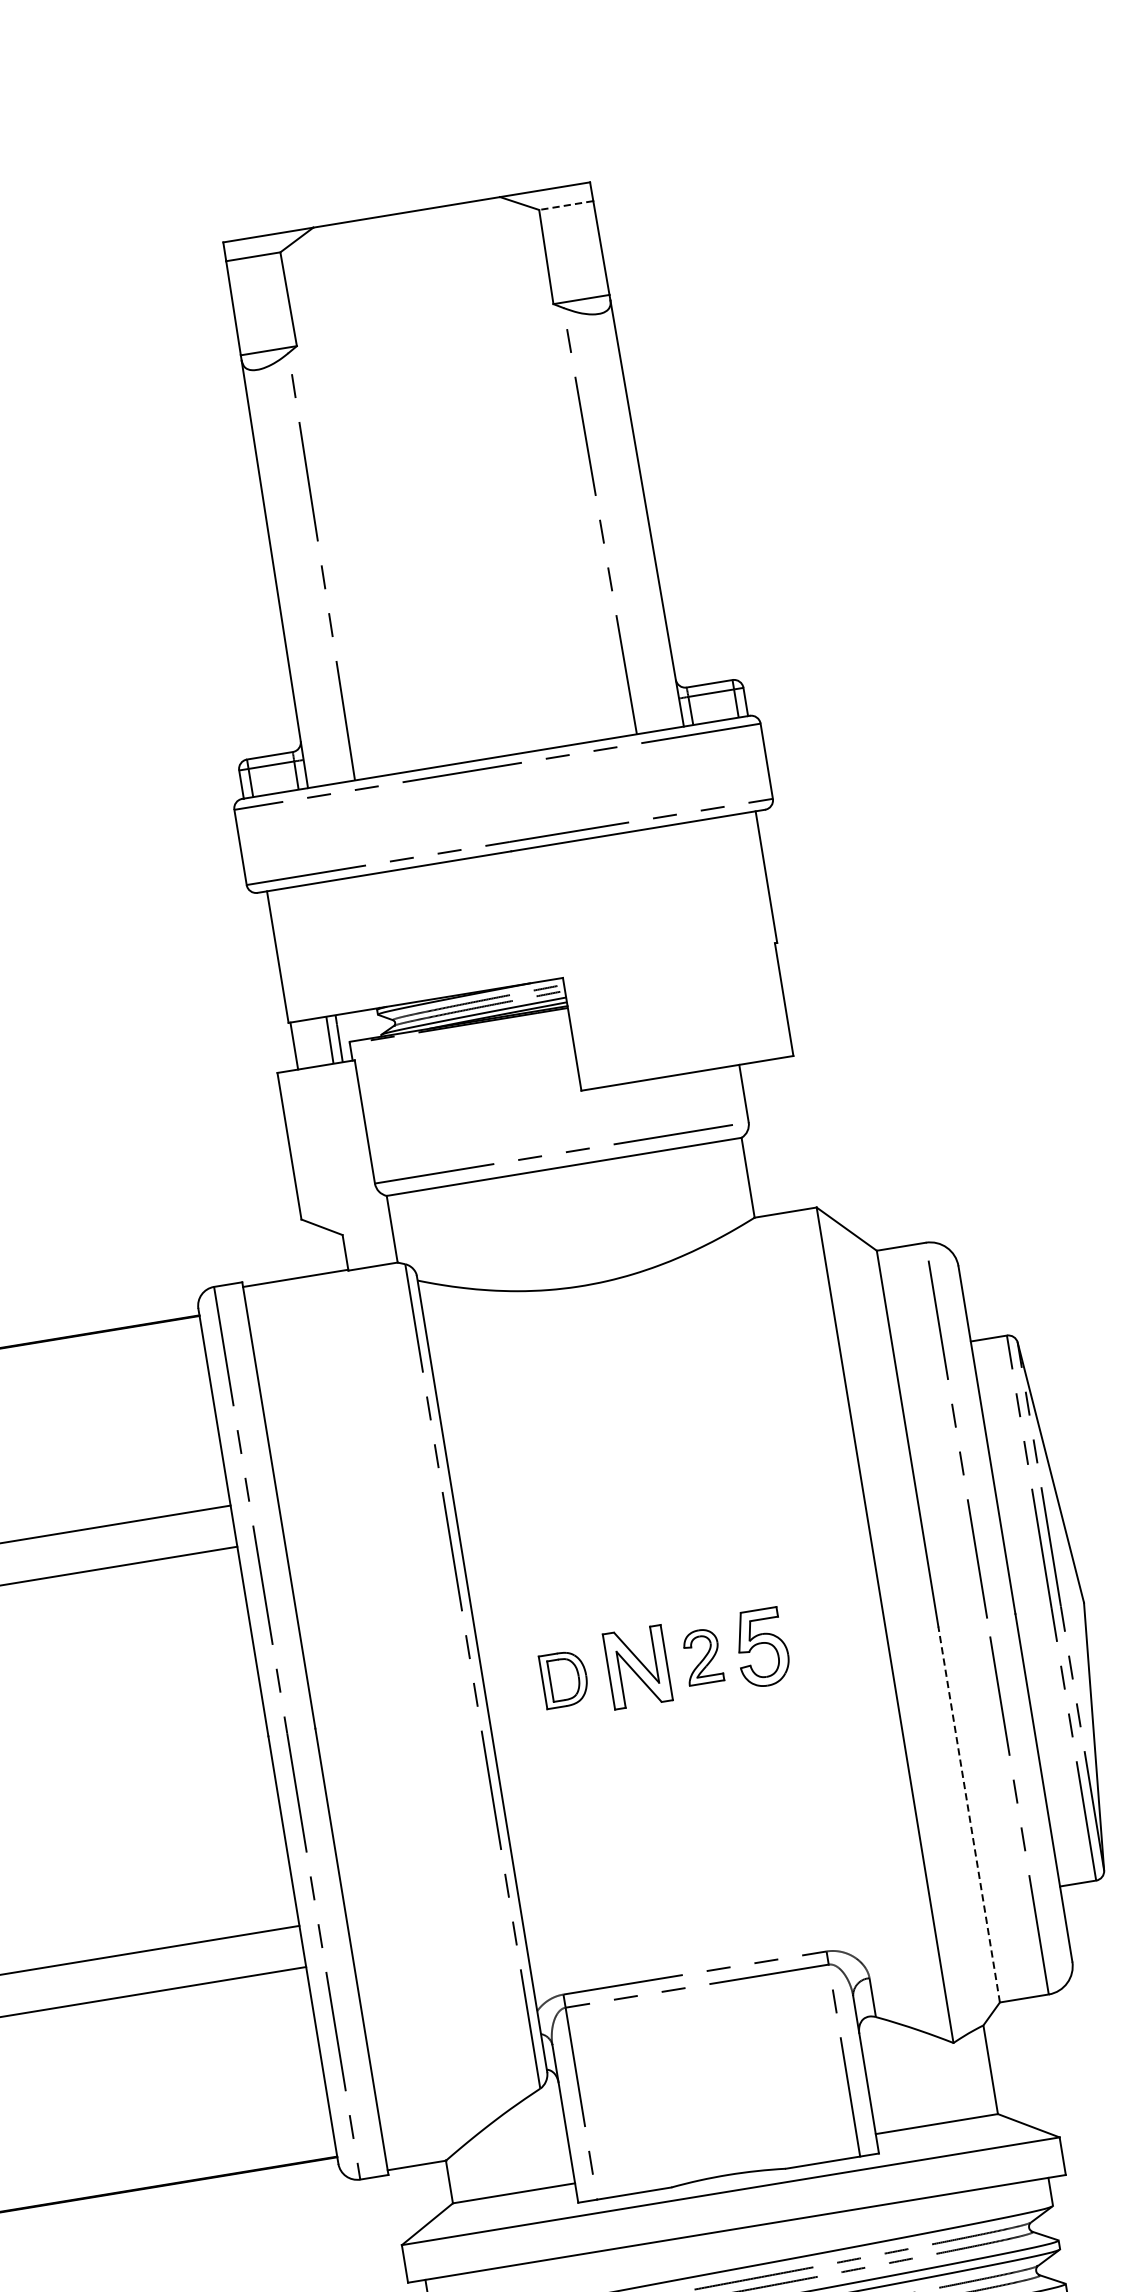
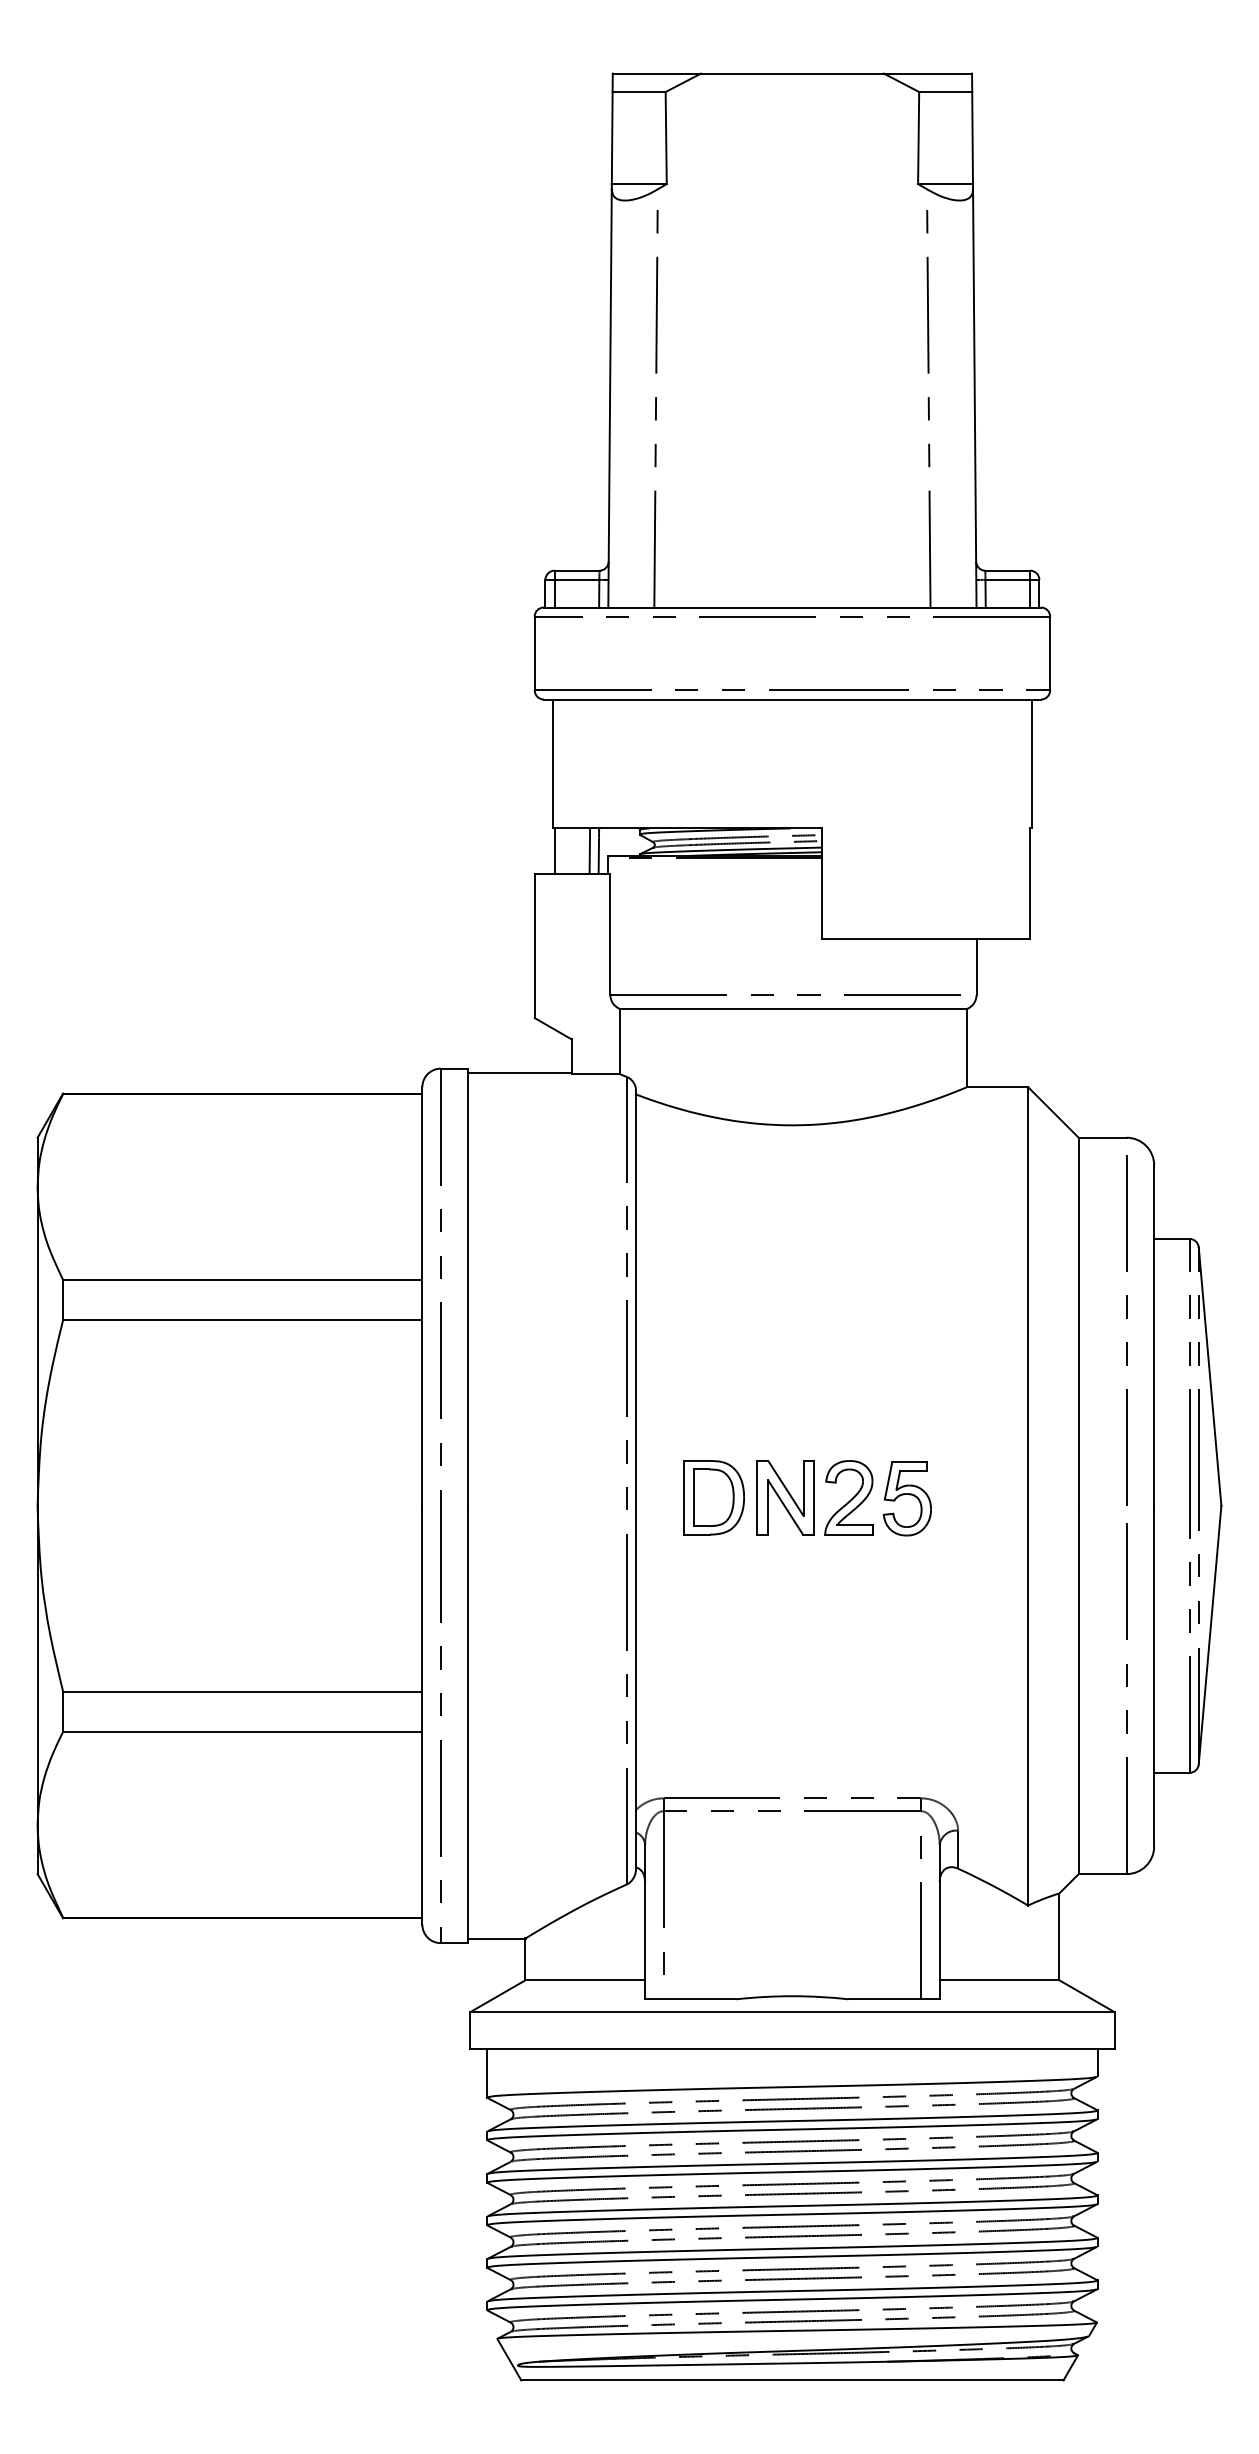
line: (566, 206) -> (945, 92), dashed -> solid
part: (701, 1656) -> (848, 1497), size x1.43
part: (564, 1679) -> (713, 1497), size x1.43
line: (968, 1814) -> (1078, 1689), dashed -> solid

